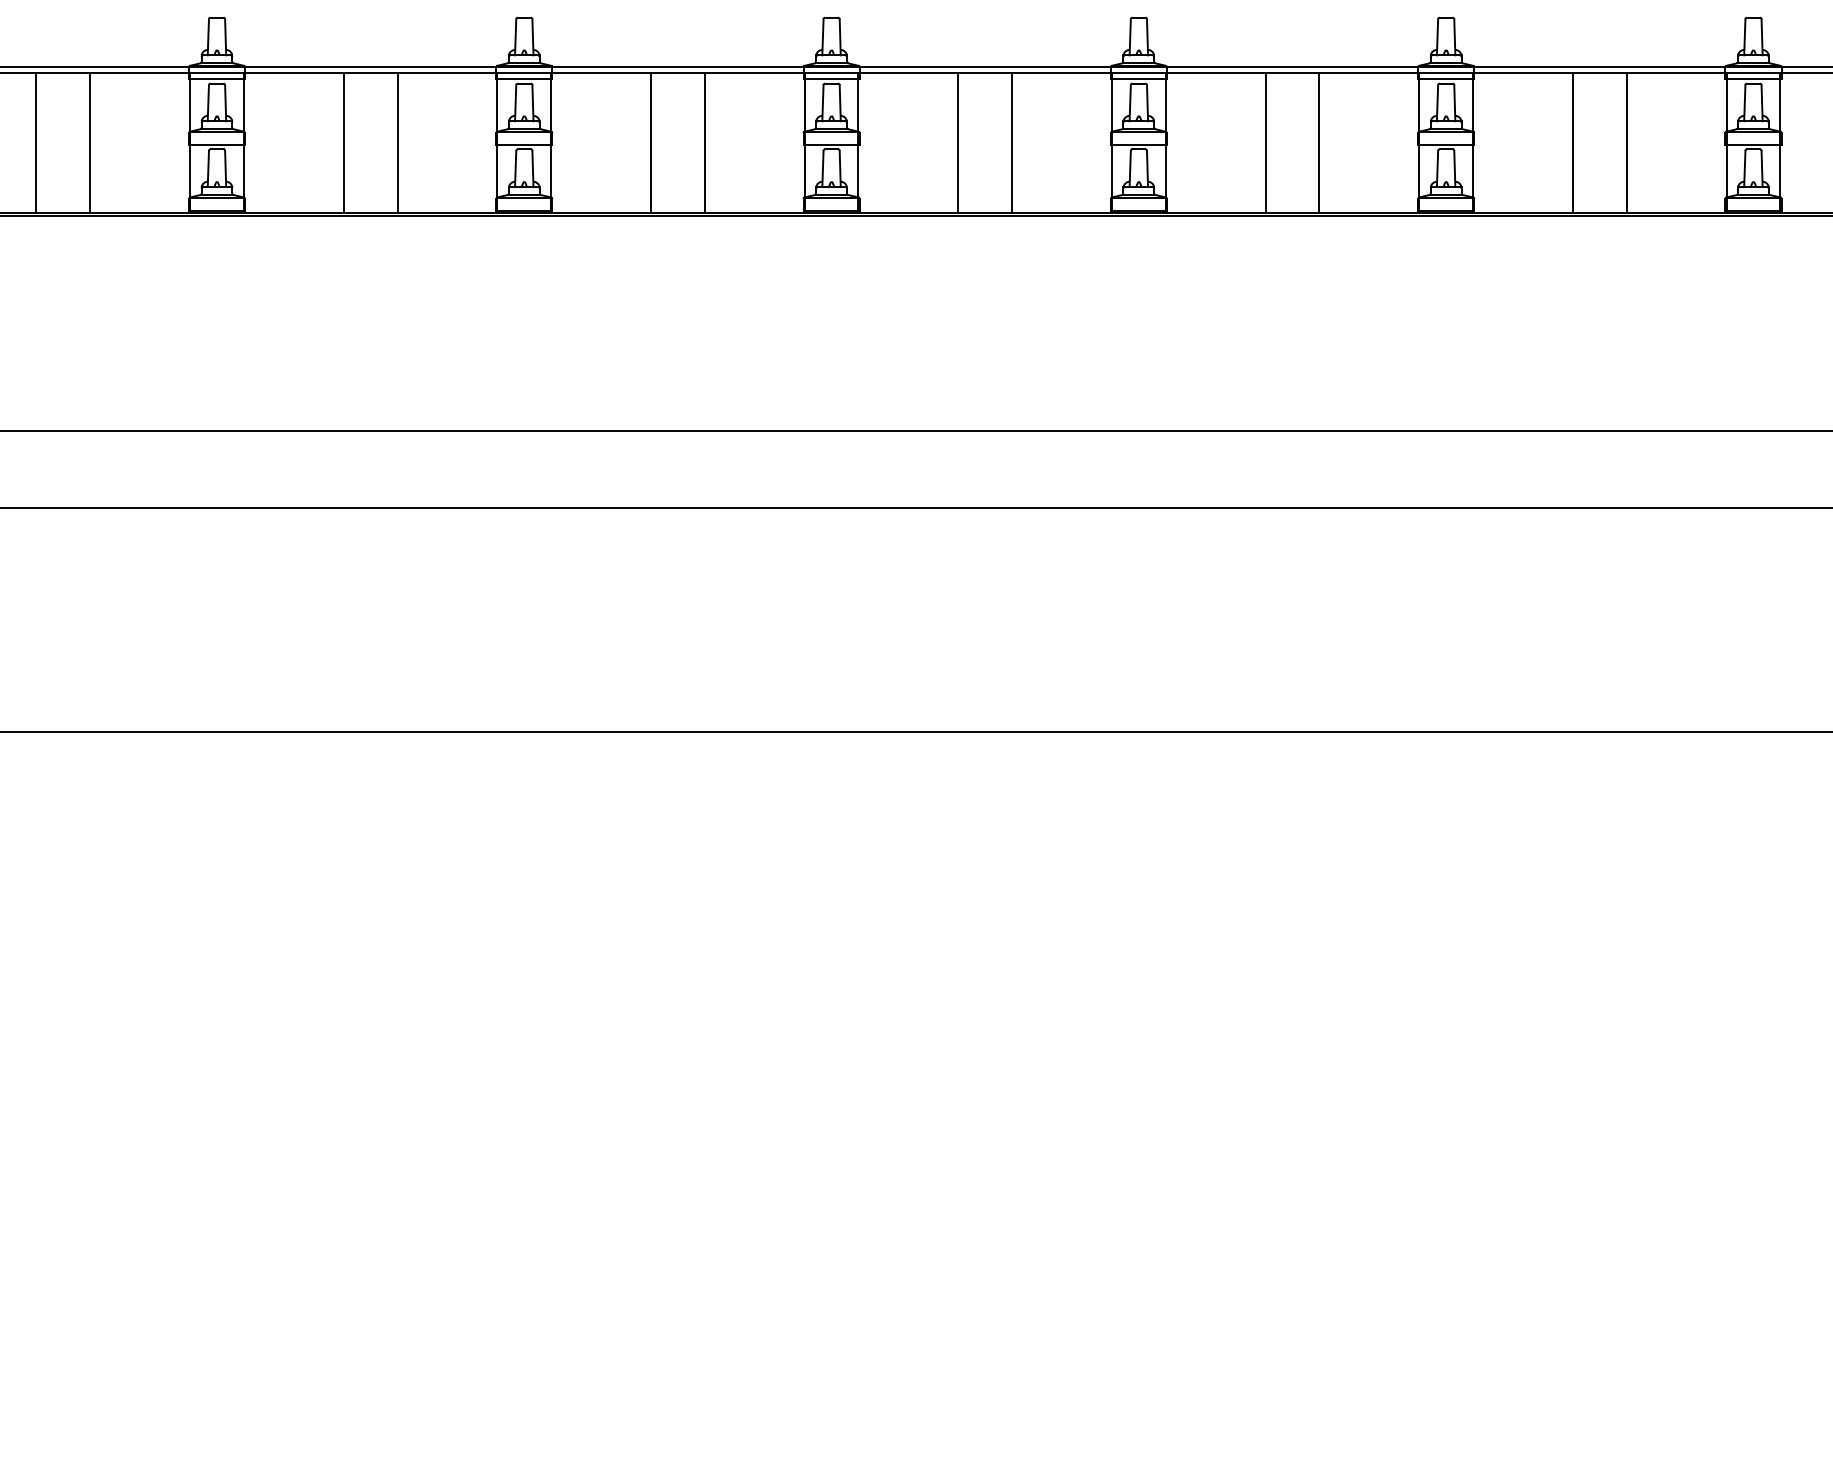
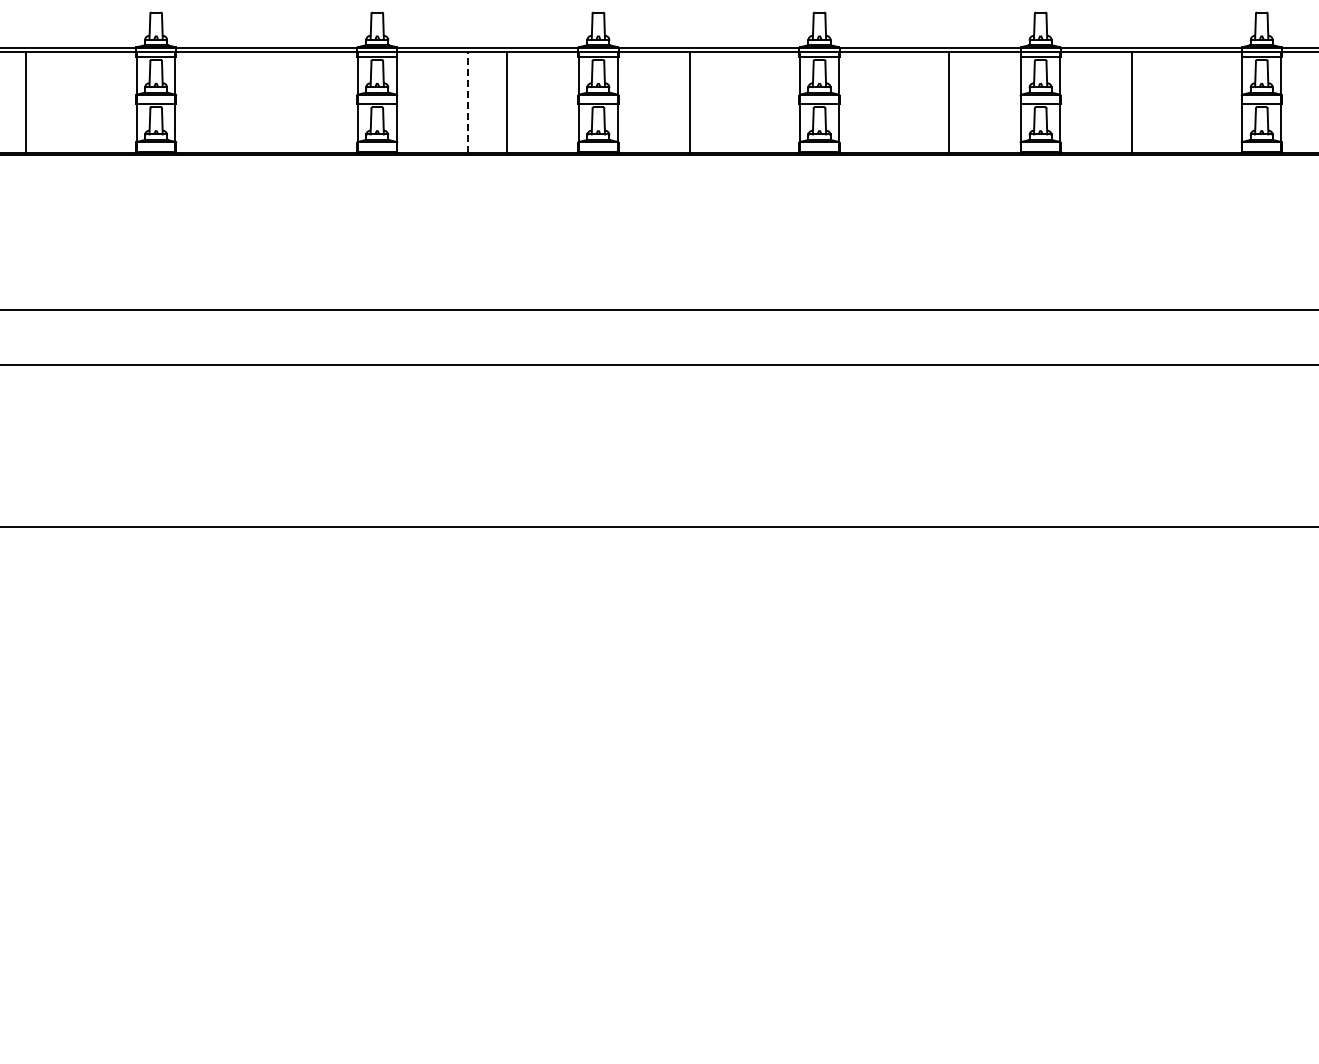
line: (89, 142) -> (64, 102), removed
line: (343, 142) -> (247, 102), removed
line: (398, 142) -> (286, 102), removed
line: (651, 142) -> (468, 102), solid -> dashed
line: (1012, 142) -> (728, 102), removed
line: (1265, 142) -> (910, 102), removed
line: (1626, 142) -> (1170, 102), removed

